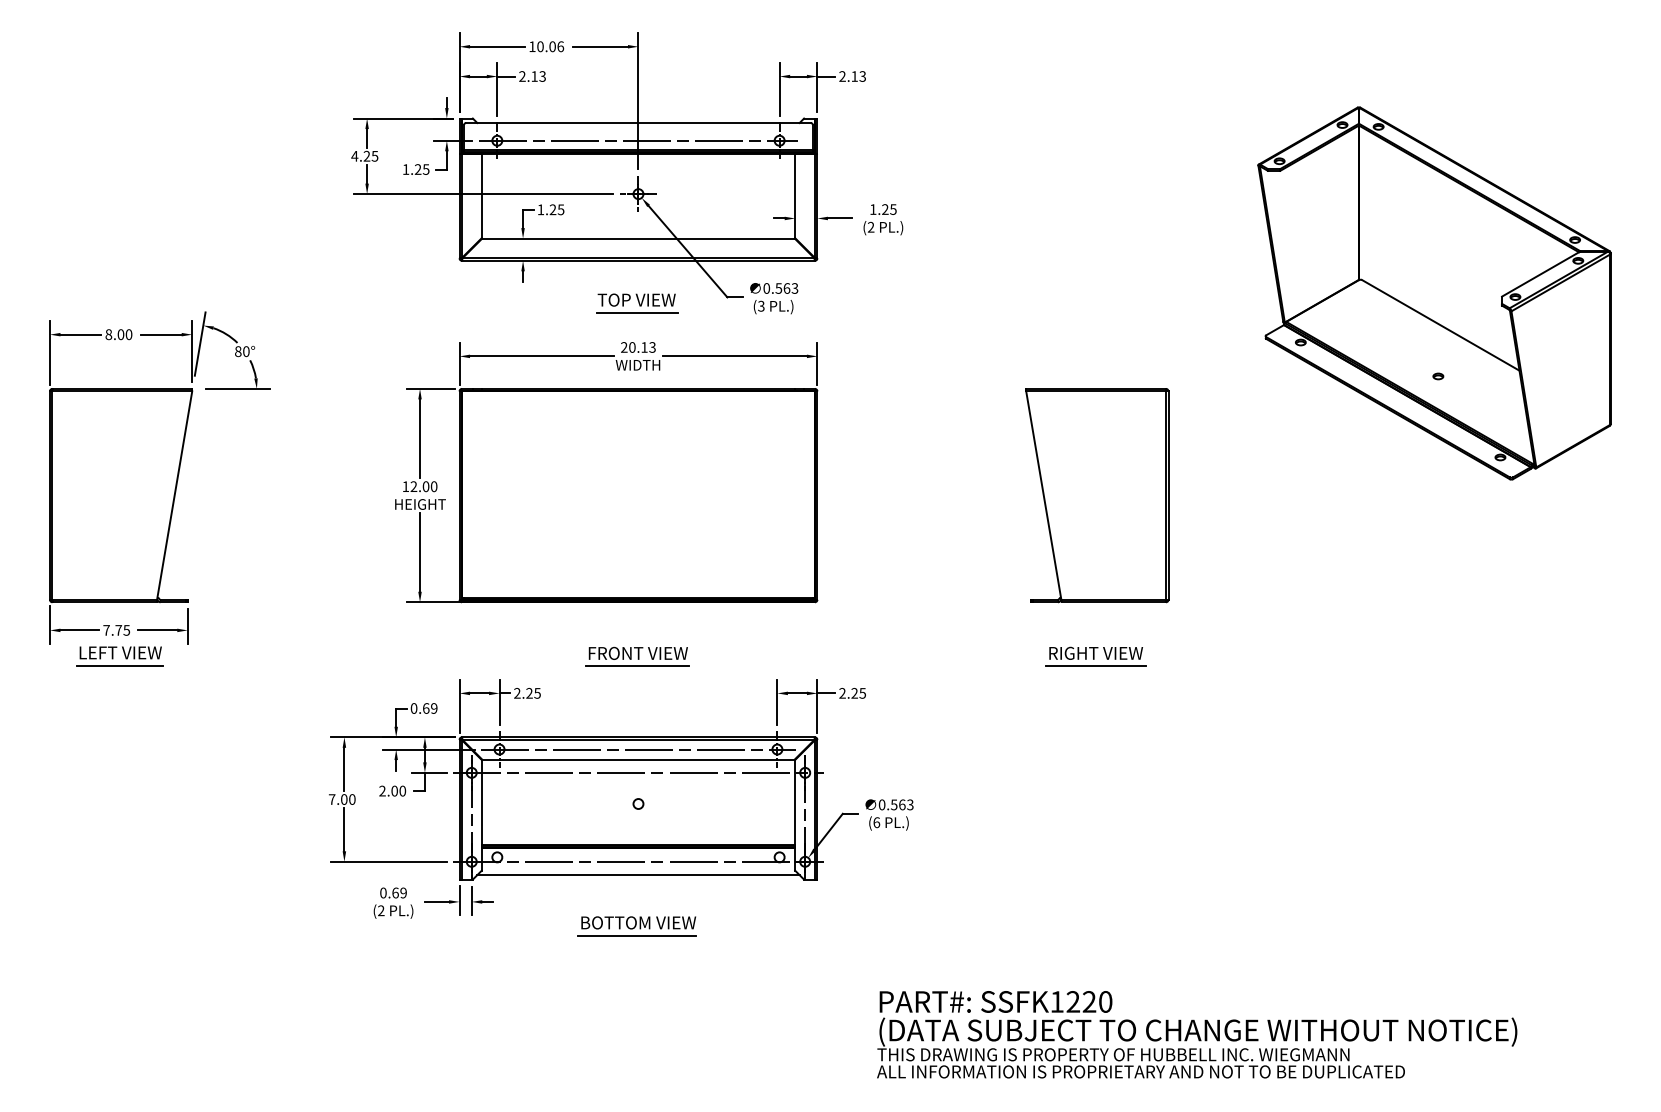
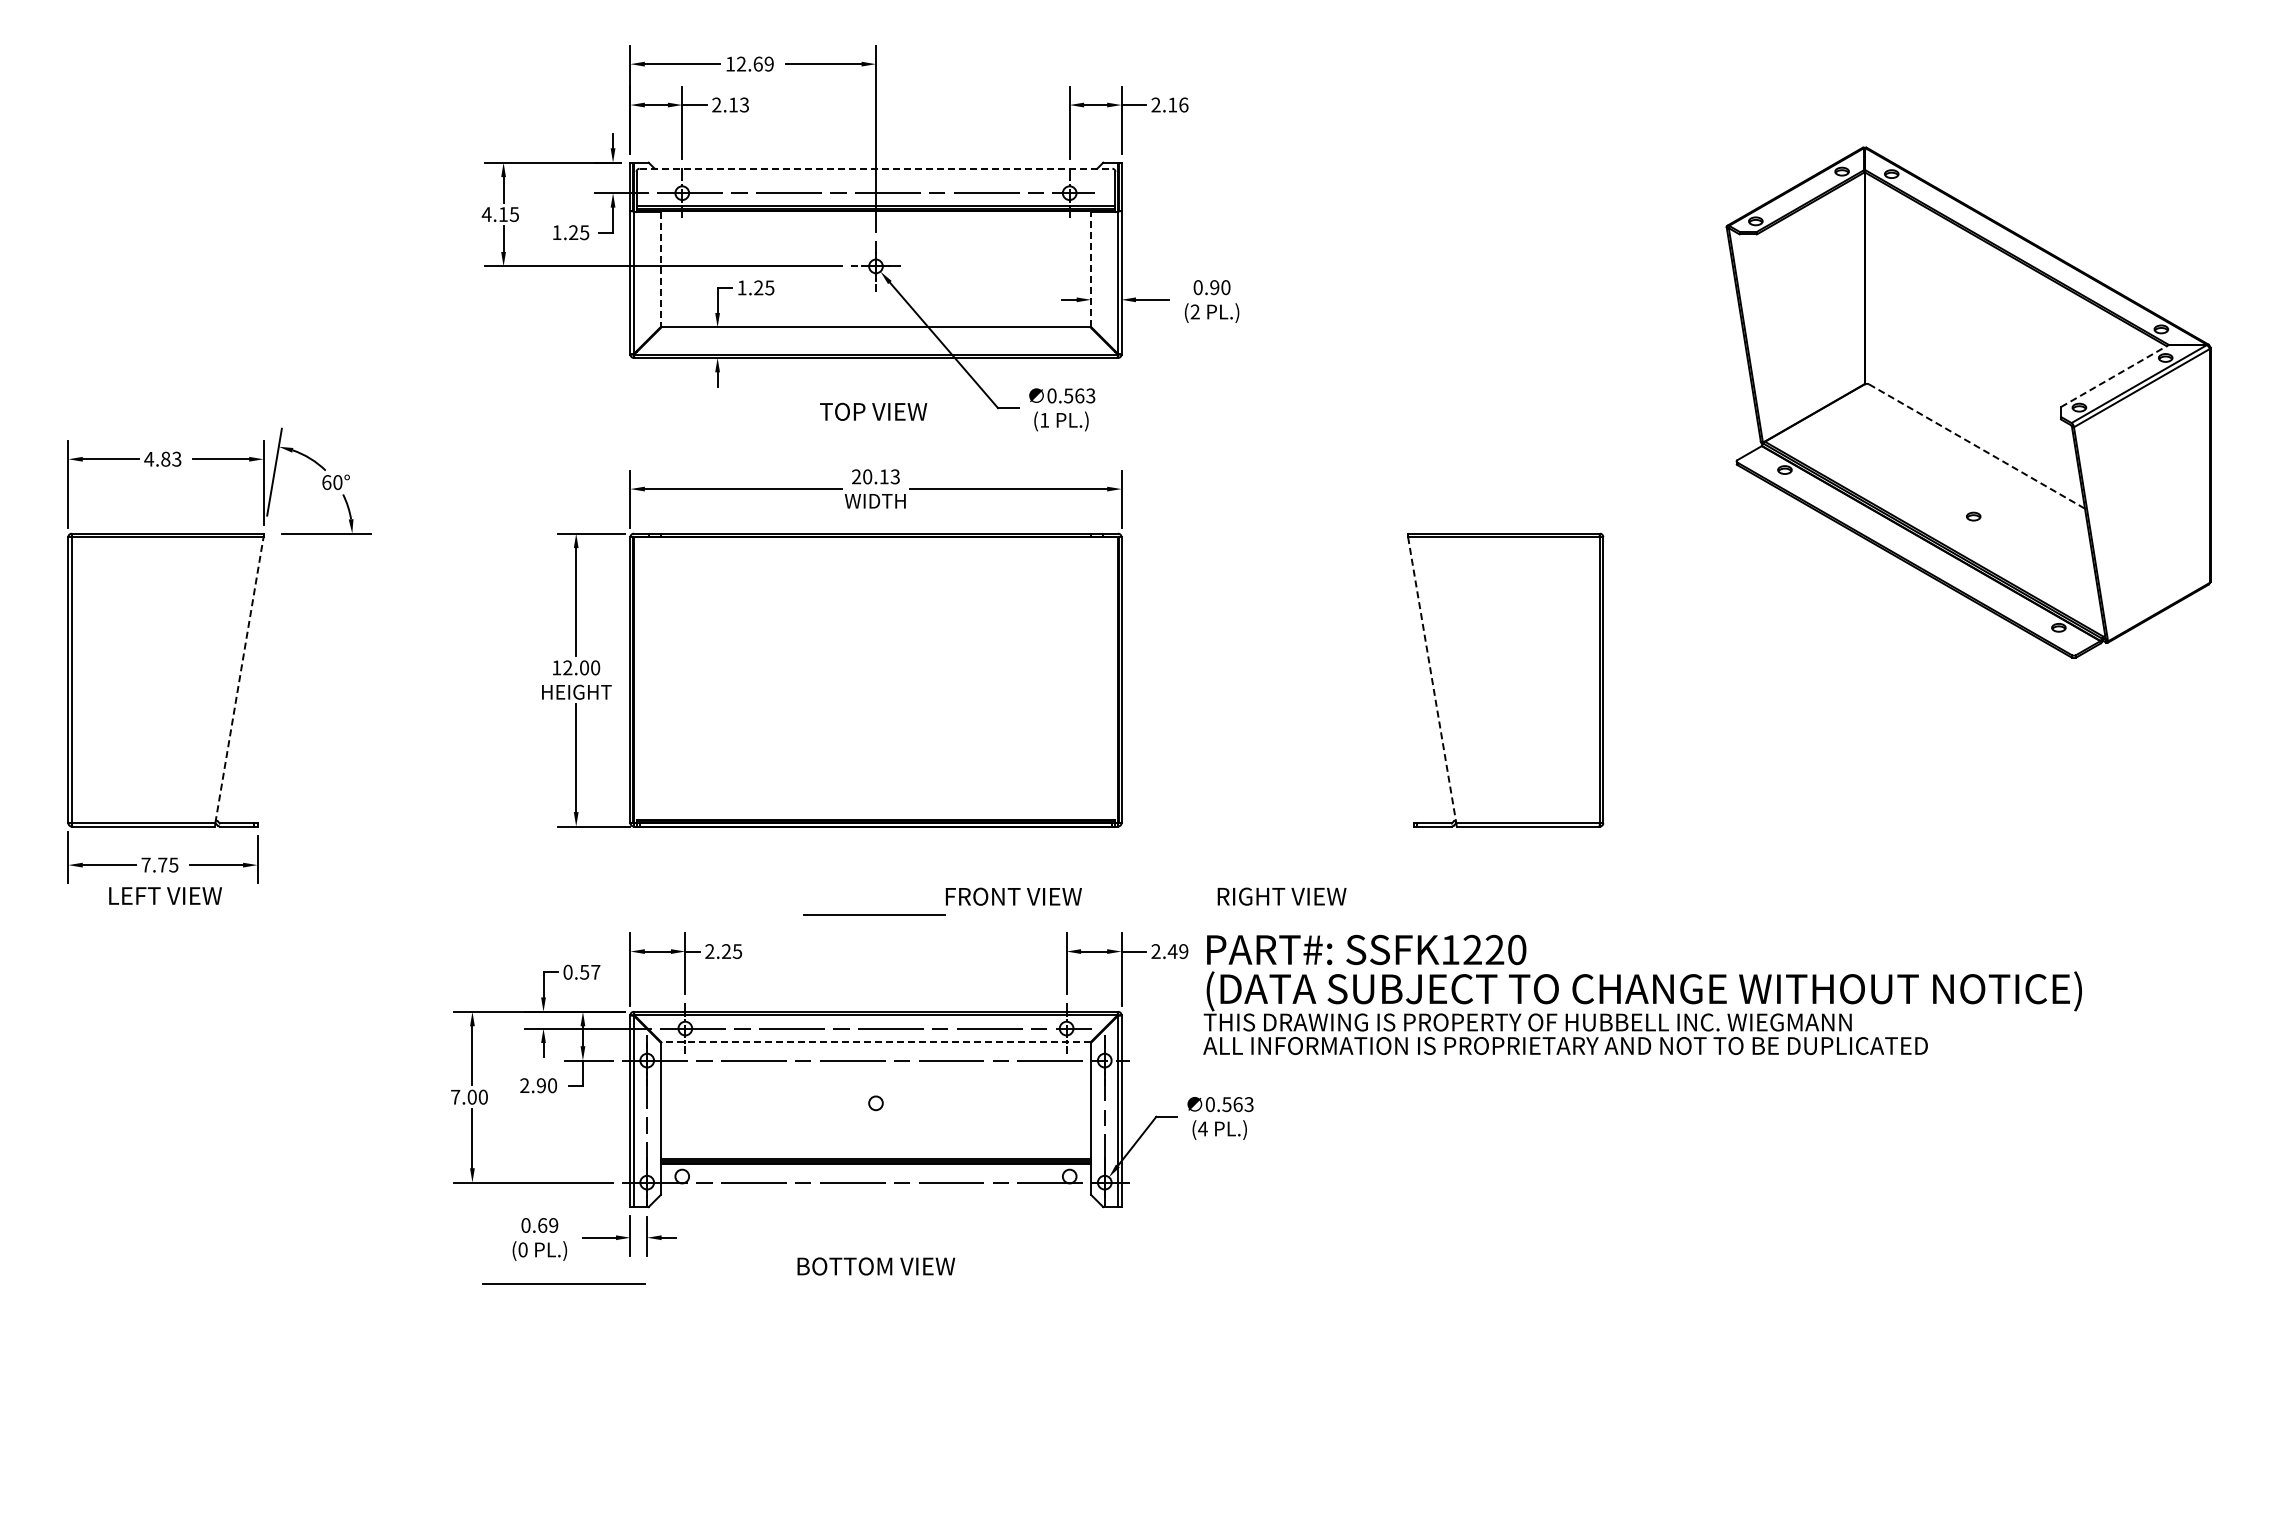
text: (550, 46) -> (755, 63), 10.06 -> 12.69
text: (862, 76) -> (1183, 104), 2.13 -> 2.16
line: (638, 122) -> (876, 168), solid -> dashed
text: (366, 156) -> (502, 214), 4.25 -> 4.15
line: (481, 196) -> (660, 269), solid -> dashed
line: (795, 196) -> (1091, 269), solid -> dashed
text: (882, 209) -> (1211, 287), 1.25 -> 0.90
line: (1541, 273) -> (2115, 375), solid -> dashed
text: (761, 305) -> (1044, 419), (3 -> (1
line: (637, 312) -> (874, 429), removed
line: (1441, 325) -> (1977, 446), solid -> dashed
text: (118, 334) -> (162, 458), 8.00 -> 4.83
text: (238, 351) -> (326, 482), 80° -> 60°
line: (174, 495) -> (239, 679), solid -> dashed
line: (1044, 495) -> (1432, 680), solid -> dashed
text: (638, 653) -> (1013, 896), moved
text: (1095, 653) -> (1281, 896), moved
line: (120, 666) -> (164, 914), removed
line: (1095, 666) -> (1503, 914), removed
text: (858, 693) -> (1177, 951), 2.25 -> 2.49
text: (430, 707) -> (590, 971), 0.69 -> 0.57
line: (638, 759) -> (875, 1042), solid -> dashed
text: (394, 791) -> (540, 1085), 2.00 -> 2.90
text: (876, 822) -> (1202, 1128), (6 -> (4
line: (638, 874) -> (875, 1200), removed
text: (380, 910) -> (522, 1249), (2 -> (0
line: (636, 935) -> (563, 1283), moved
text: (1197, 1034) -> (1642, 994), moved

